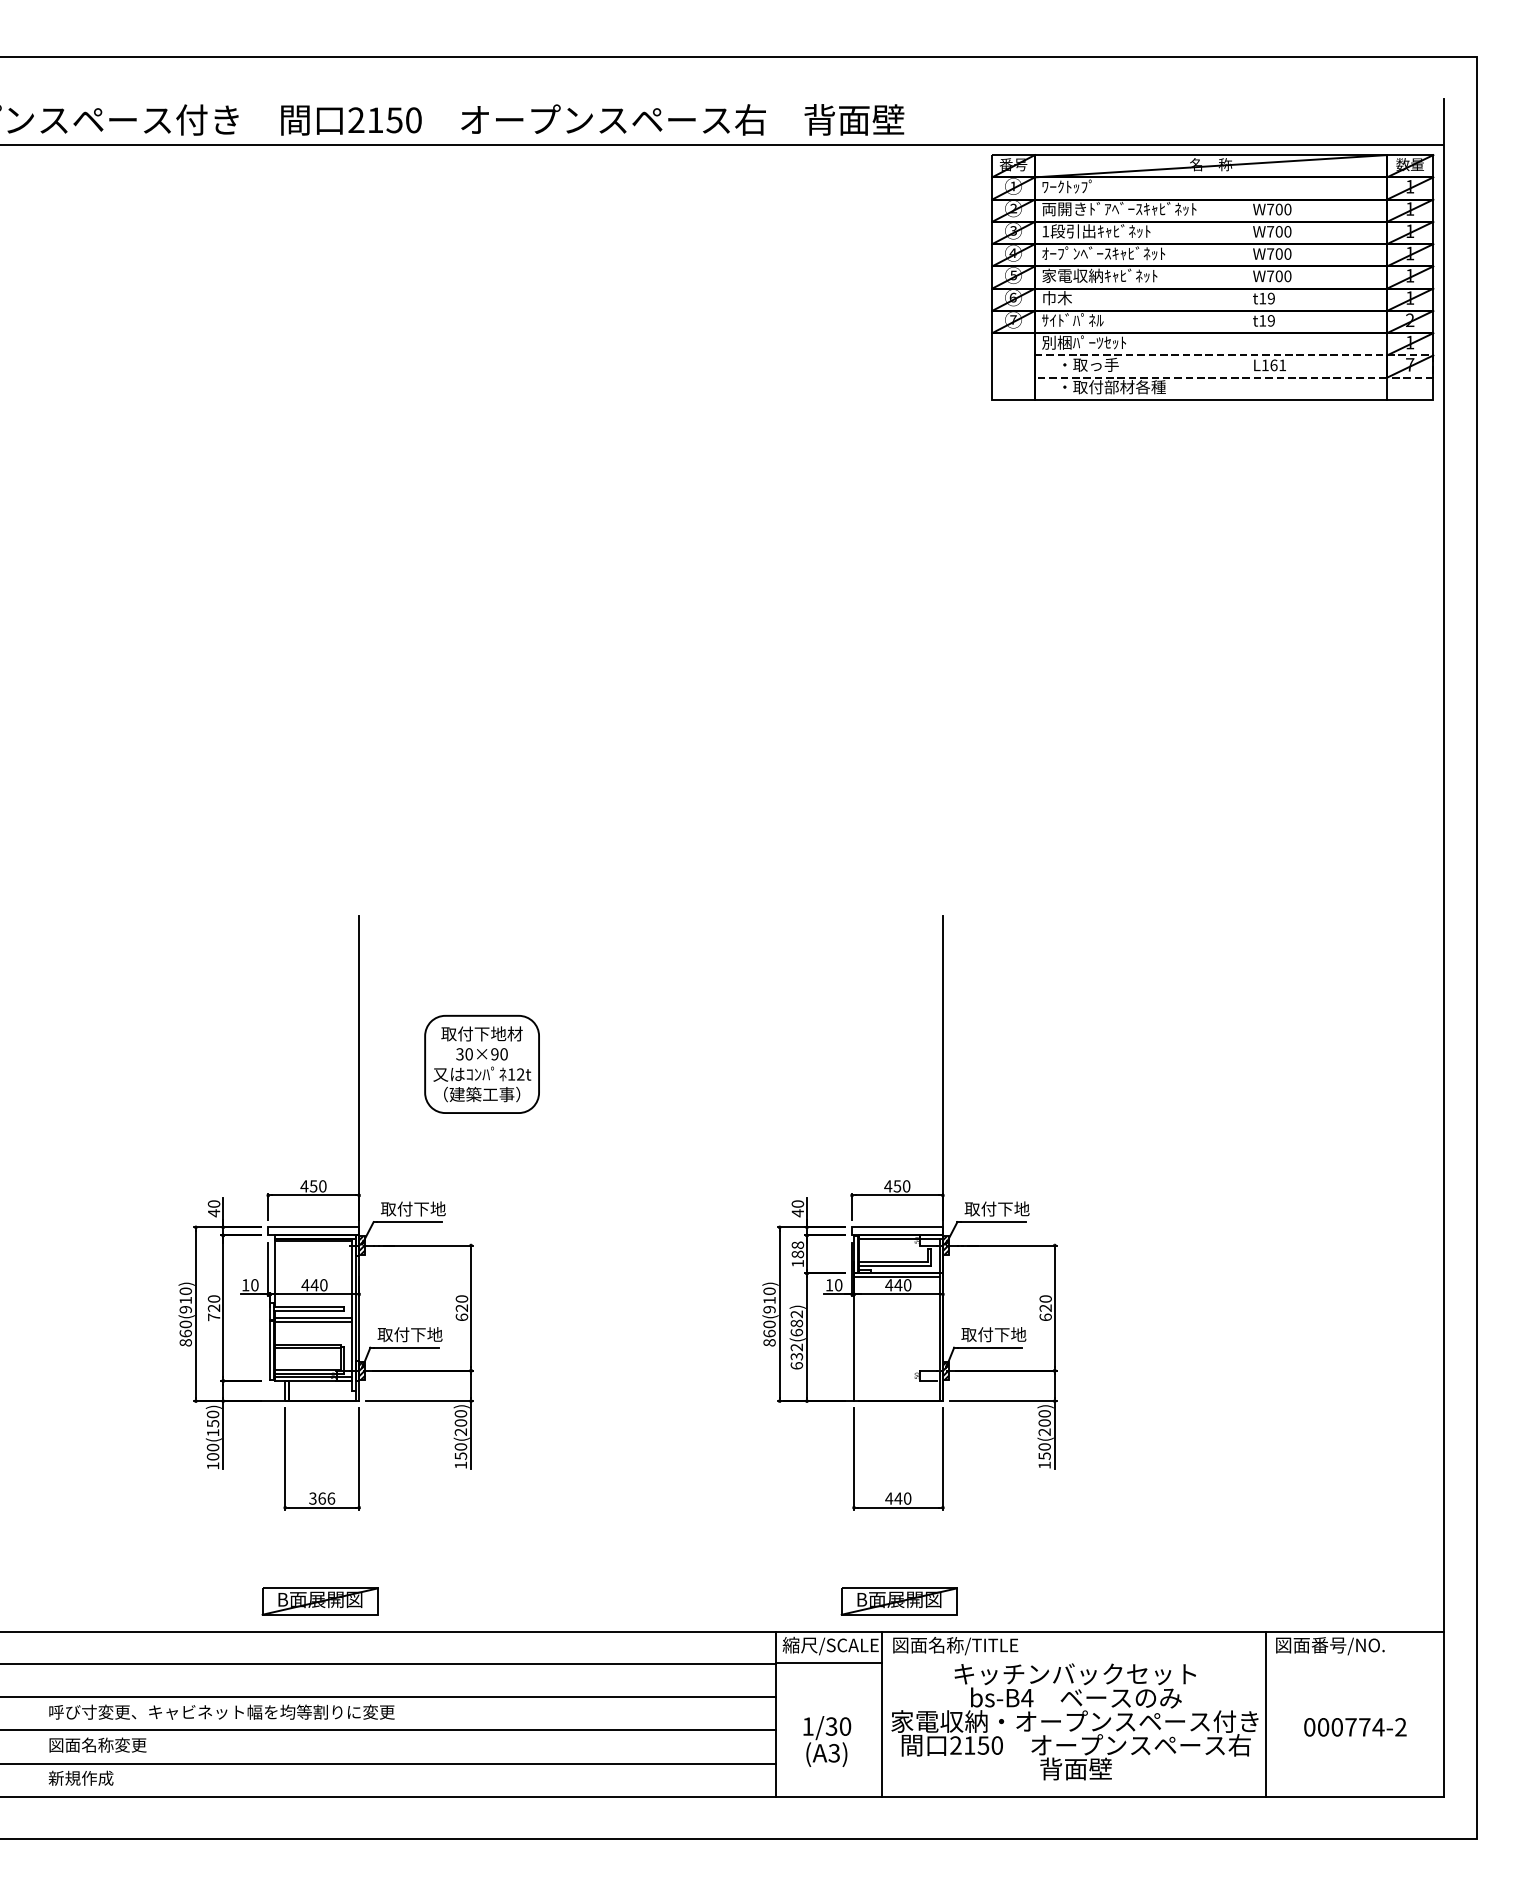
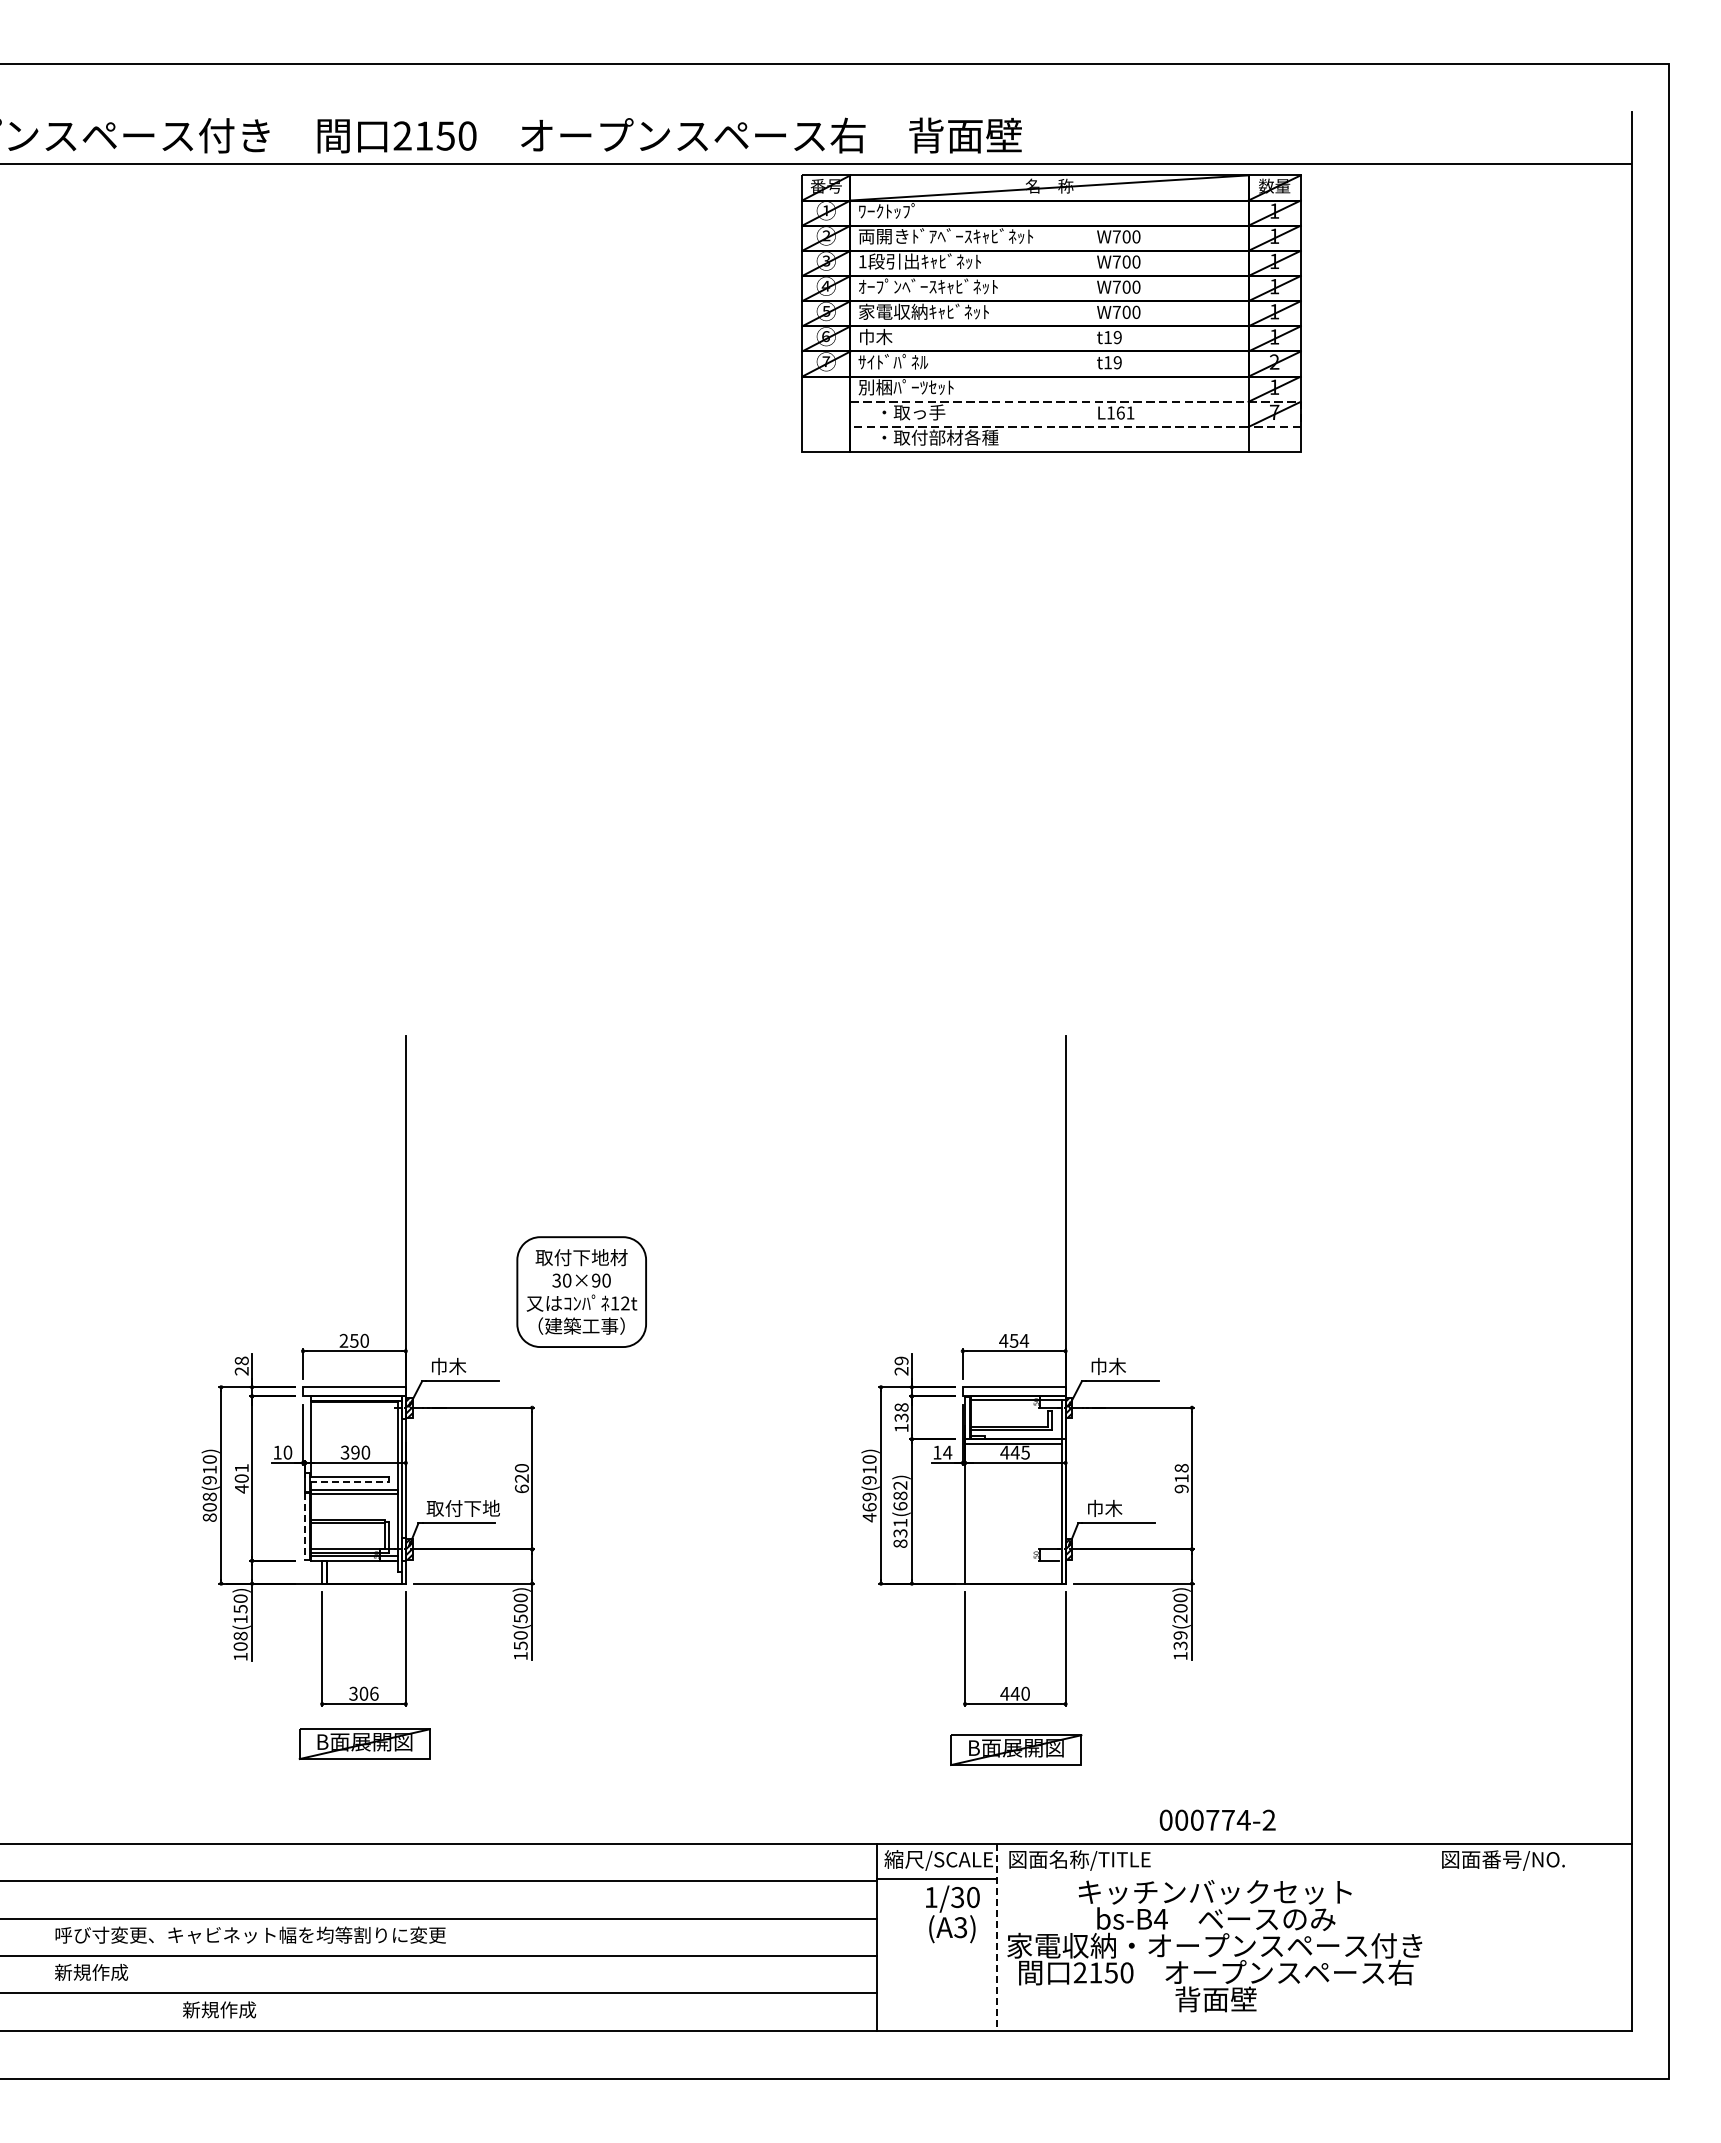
part: (1212, 277) -> (1051, 313), moved
part: (481, 1063) -> (581, 1291), moved
text: (304, 1186) -> (343, 1340), 450 -> 250
text: (906, 1186) -> (1024, 1340), 450 -> 454
text: (213, 1208) -> (241, 1365), 40 -> 28
text: (412, 1208) -> (466, 1365), 取付下地 -> 巾木
text: (797, 1208) -> (901, 1365), 40 -> 29
text: (996, 1208) -> (1126, 1365), 取付下地 -> 巾木
text: (797, 1254) -> (901, 1417), 188 -> 138
text: (310, 1285) -> (350, 1452), 440 -> 390
text: (838, 1285) -> (947, 1452), 10 -> 14
text: (907, 1285) -> (1025, 1452), 440 -> 445
text: (213, 1308) -> (241, 1478), 720 -> 401
text: (1045, 1308) -> (1181, 1478), 620 -> 918
line: (309, 1310) -> (349, 1481), solid -> dashed
text: (185, 1328) -> (209, 1501), 860(910) -> 808(910)
text: (769, 1333) -> (869, 1507), 860(910) -> 469(910)
text: (993, 1333) -> (1122, 1507), 取付下地 -> 巾木
line: (270, 1350) -> (305, 1526), solid -> dashed
text: (796, 1355) -> (900, 1532), 632(682) -> 831(682)
text: (460, 1431) -> (520, 1618), 150(200) -> 150(500)
text: (212, 1447) -> (240, 1635), 100(150) -> 108(150)
text: (1044, 1451) -> (1180, 1640), 150(200) -> 139(200)
text: (321, 1498) -> (363, 1693), 366 -> 306
part: (319, 1600) -> (364, 1743), moved
part: (899, 1600) -> (1016, 1749), moved
line: (881, 1714) -> (996, 1937), solid -> dashed
line: (1266, 1714) -> (1431, 1937), removed
text: (1355, 1726) -> (1217, 1819), moved
text: (826, 1741) -> (952, 1914), moved
text: (97, 1744) -> (110, 1971), 図面名称変更 -> 新規作成
text: (81, 1777) -> (219, 2009), moved

